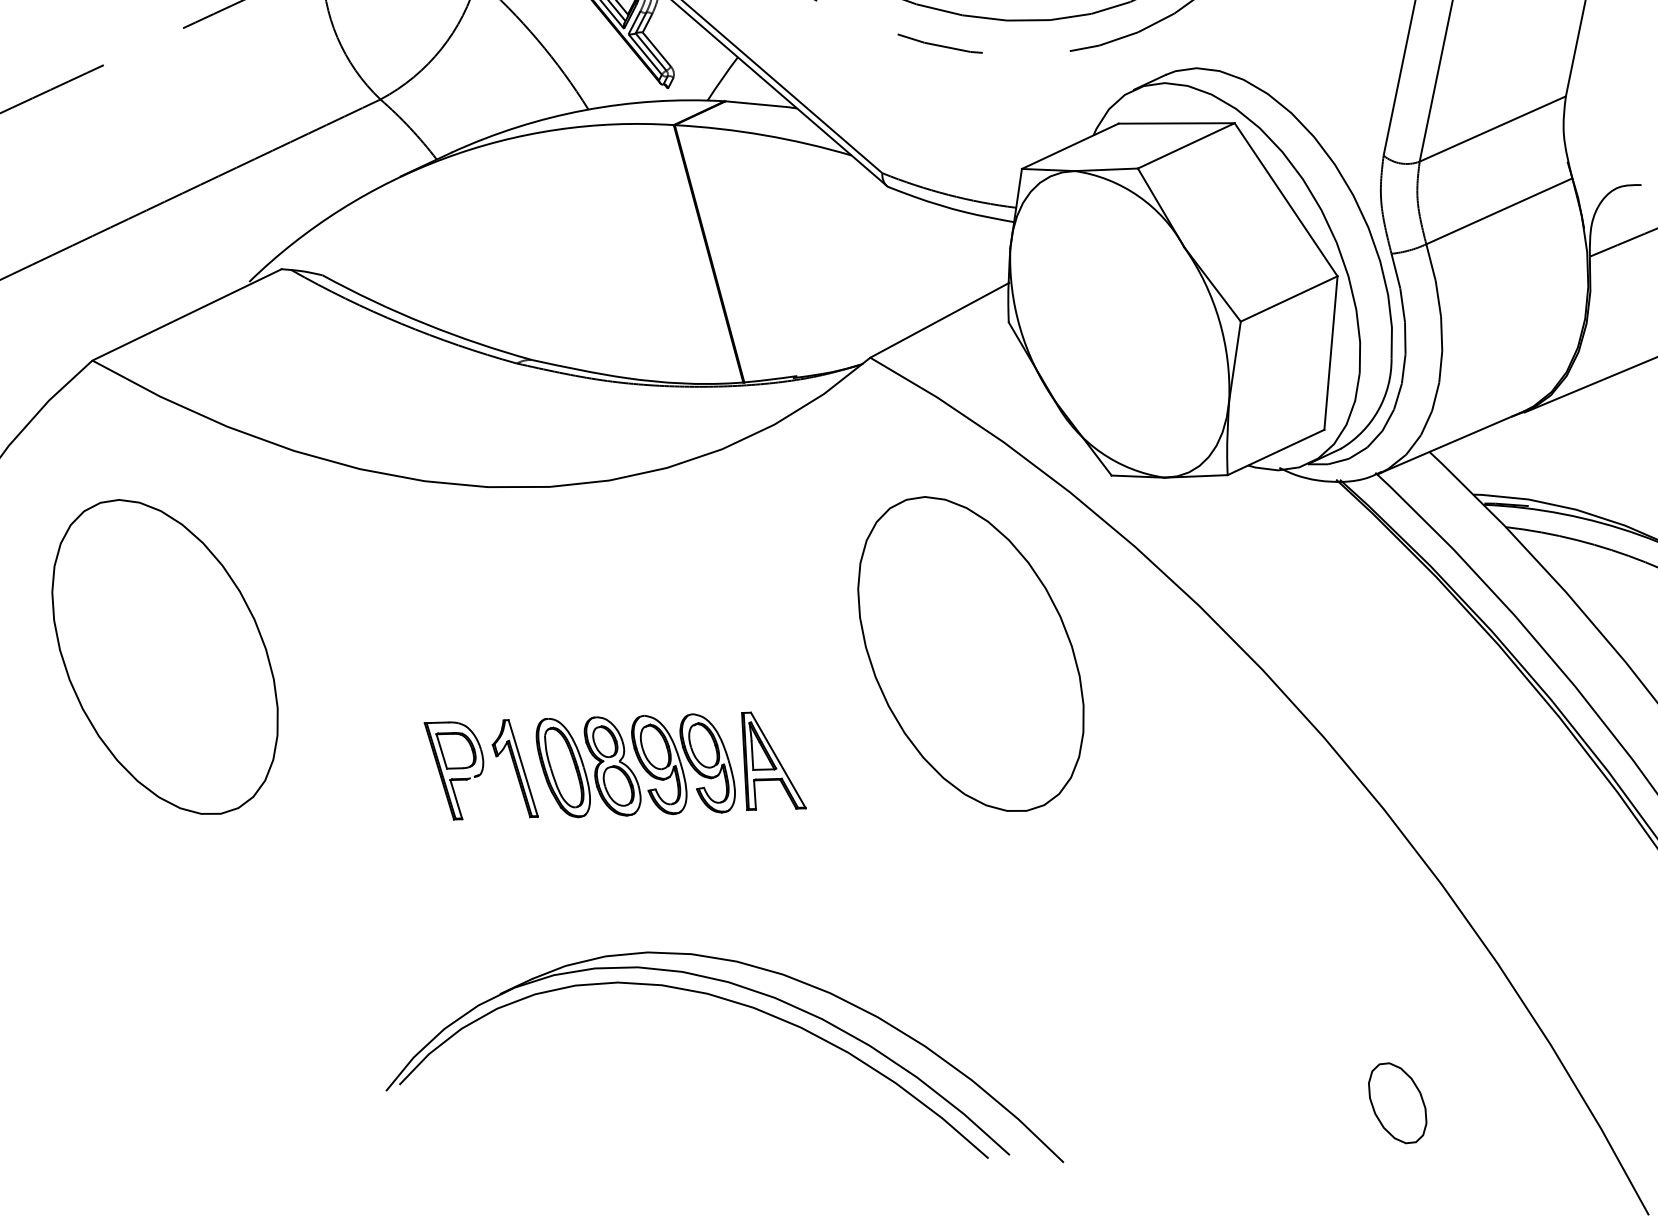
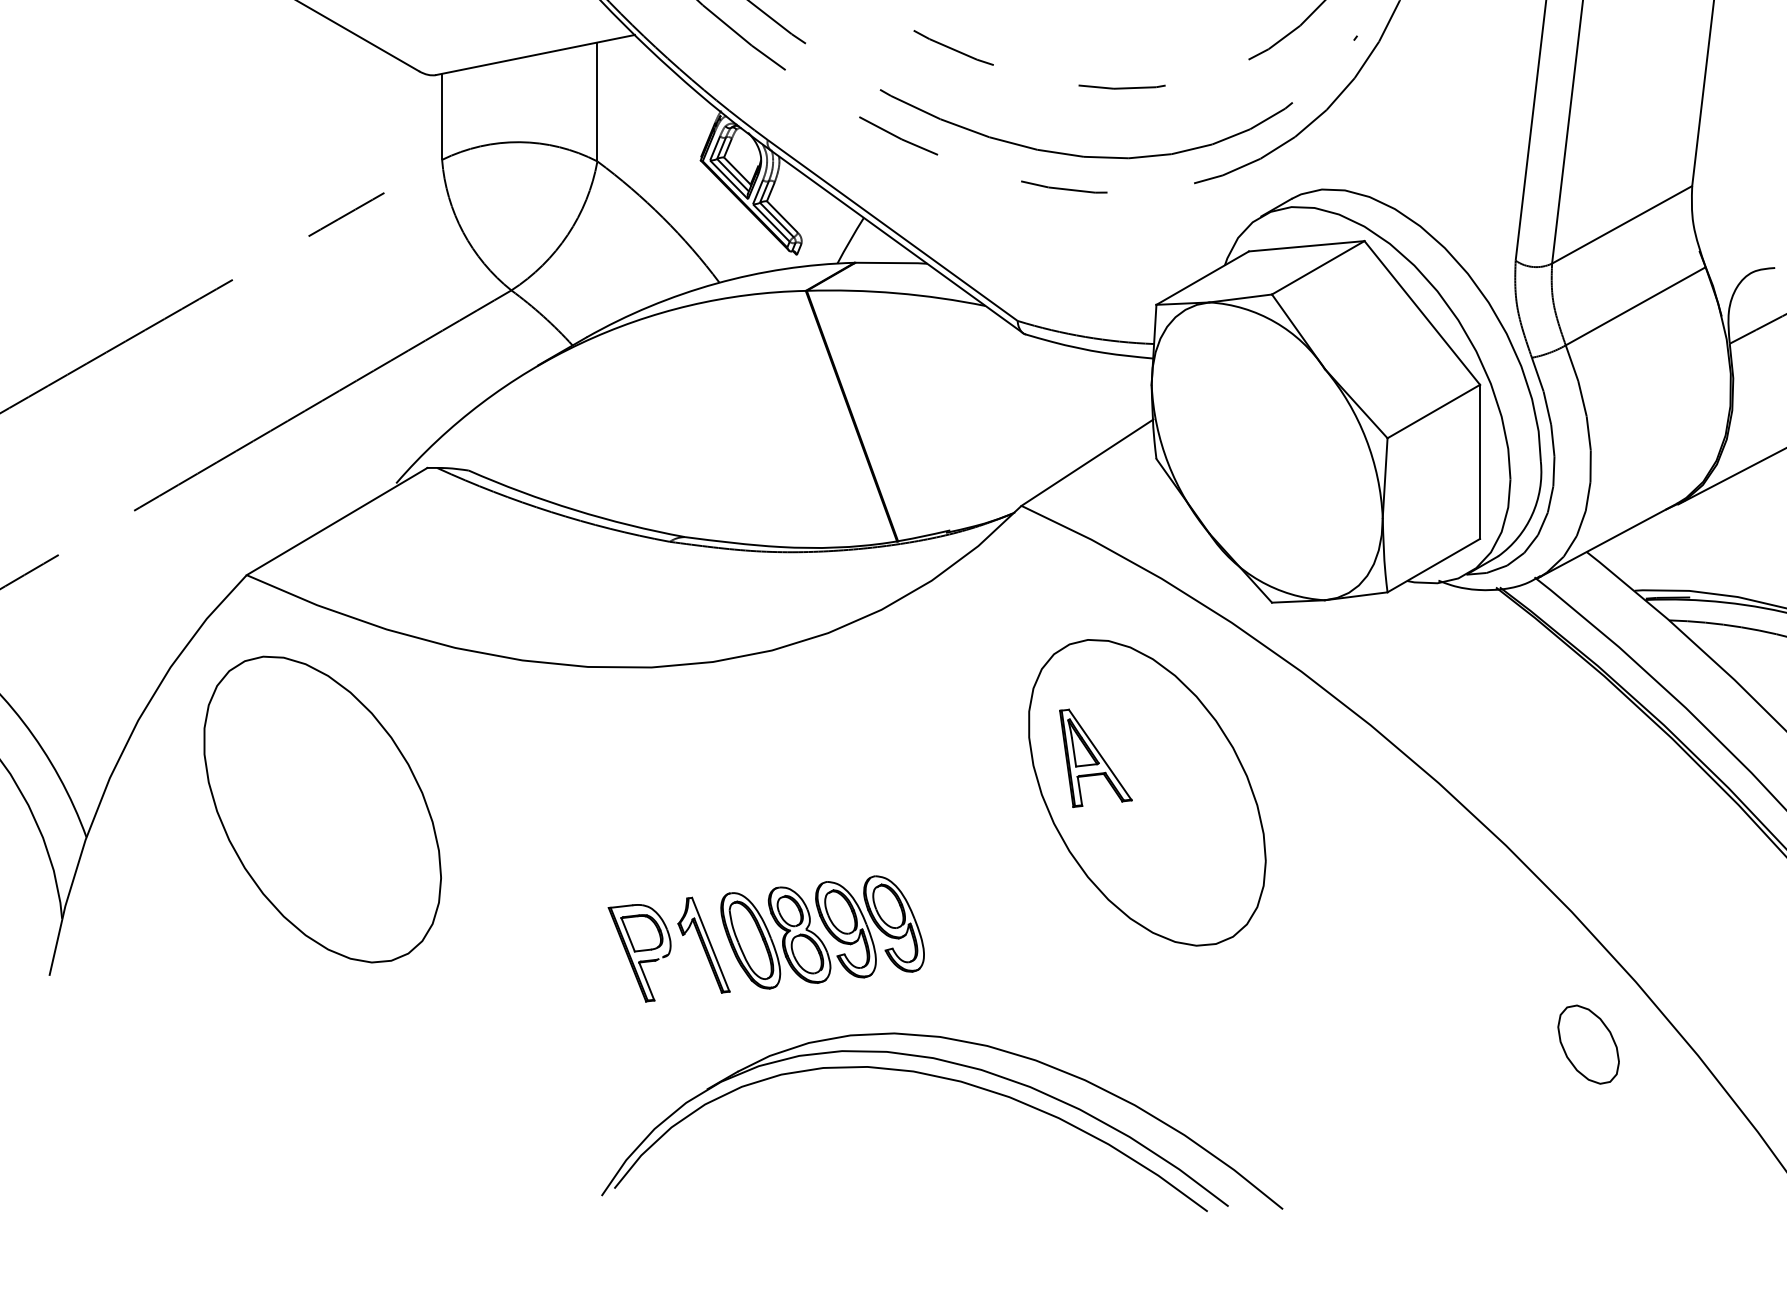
part: (165, 657) -> (322, 809), moved
part: (773, 762) -> (1095, 757), moved
part: (742, 1005) -> (949, 1080), moved
part: (1397, 1103) -> (1588, 1044), moved

